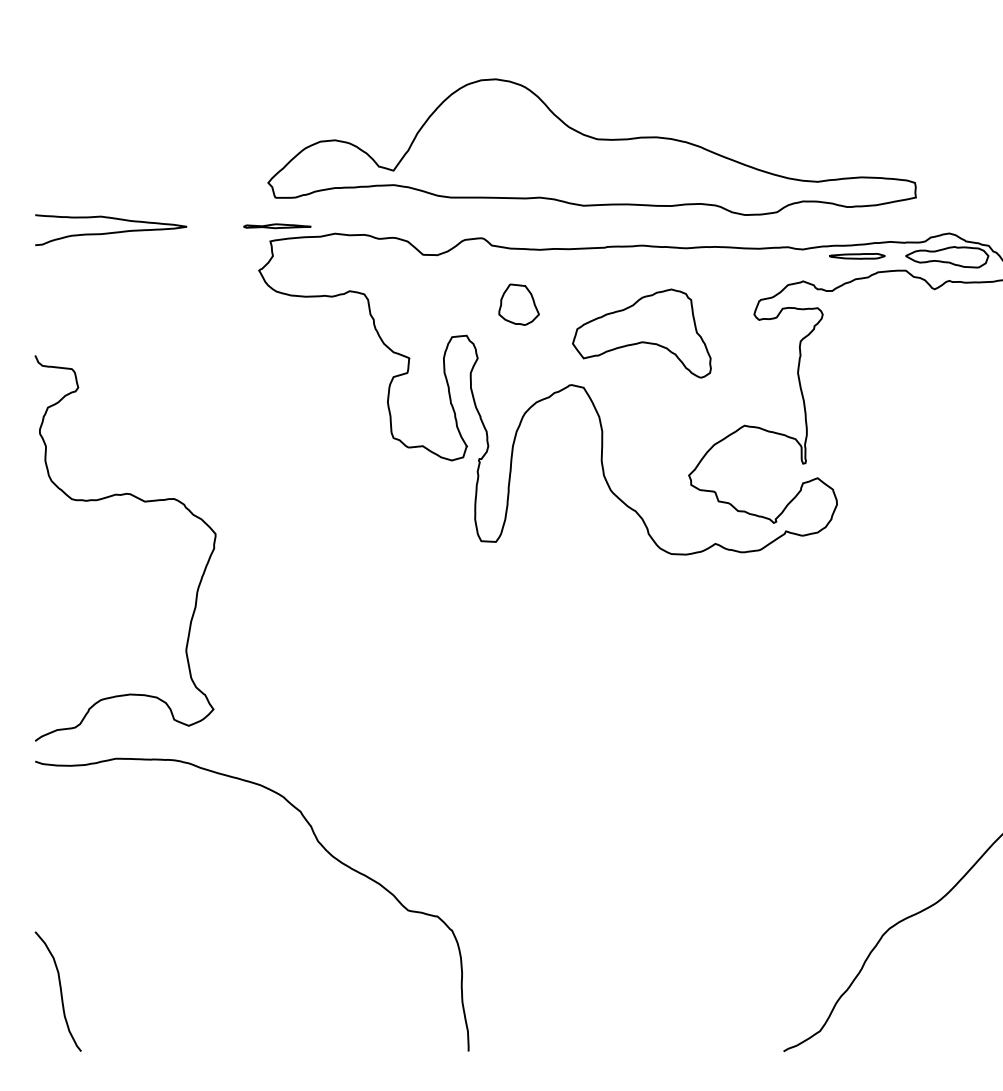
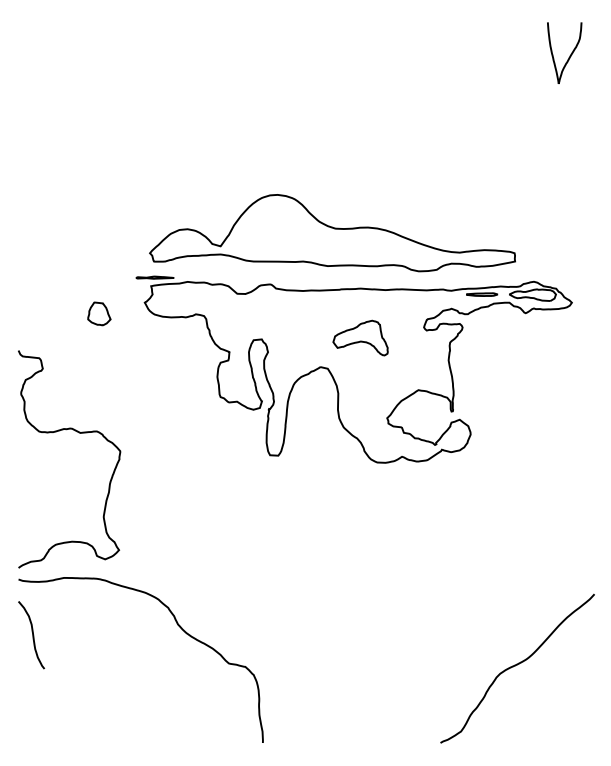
curve: (111, 231) -> (61, 280), removed
part: (519, 303) -> (99, 313), moved
part: (641, 332) -> (360, 337), size x0.7
curve: (59, 992) -> (32, 635), moved

